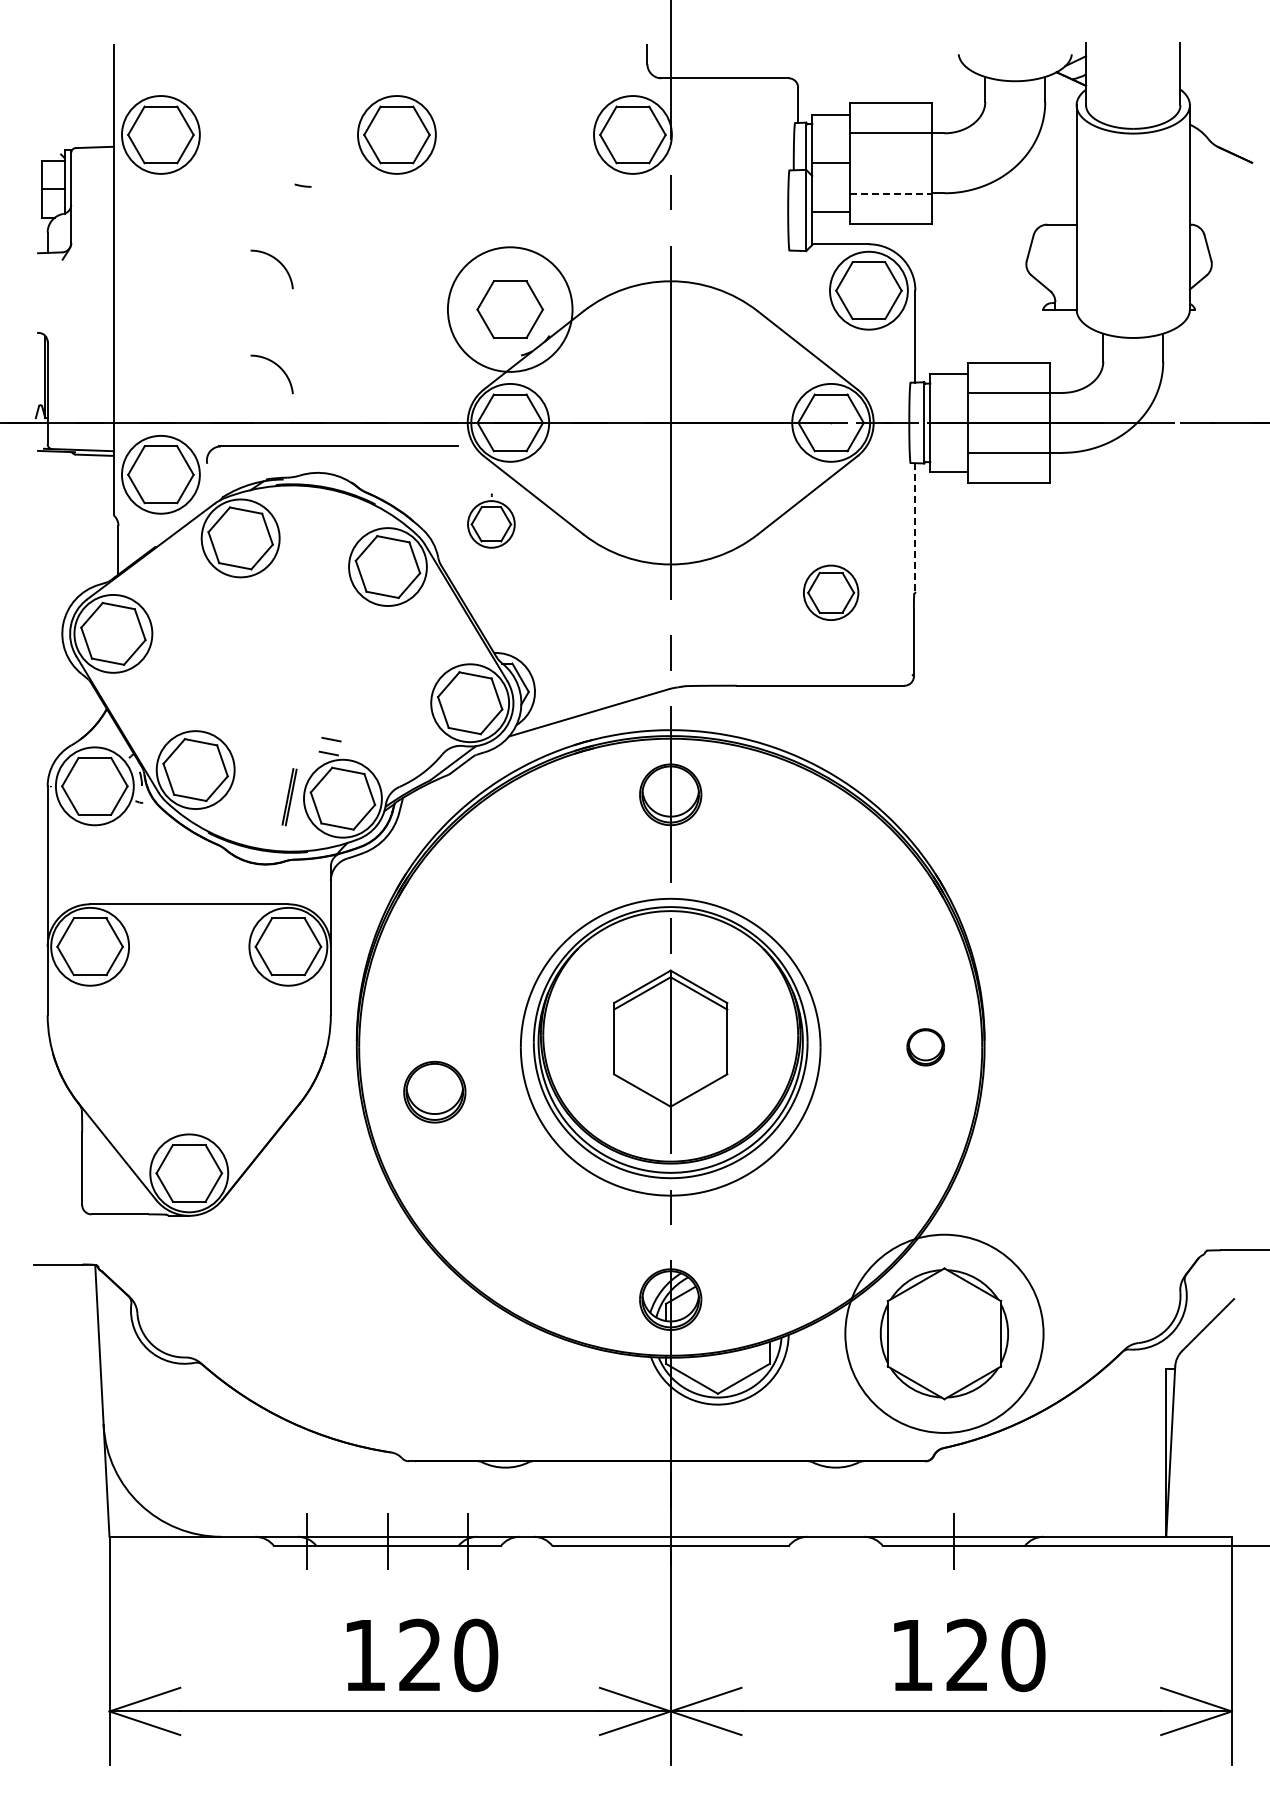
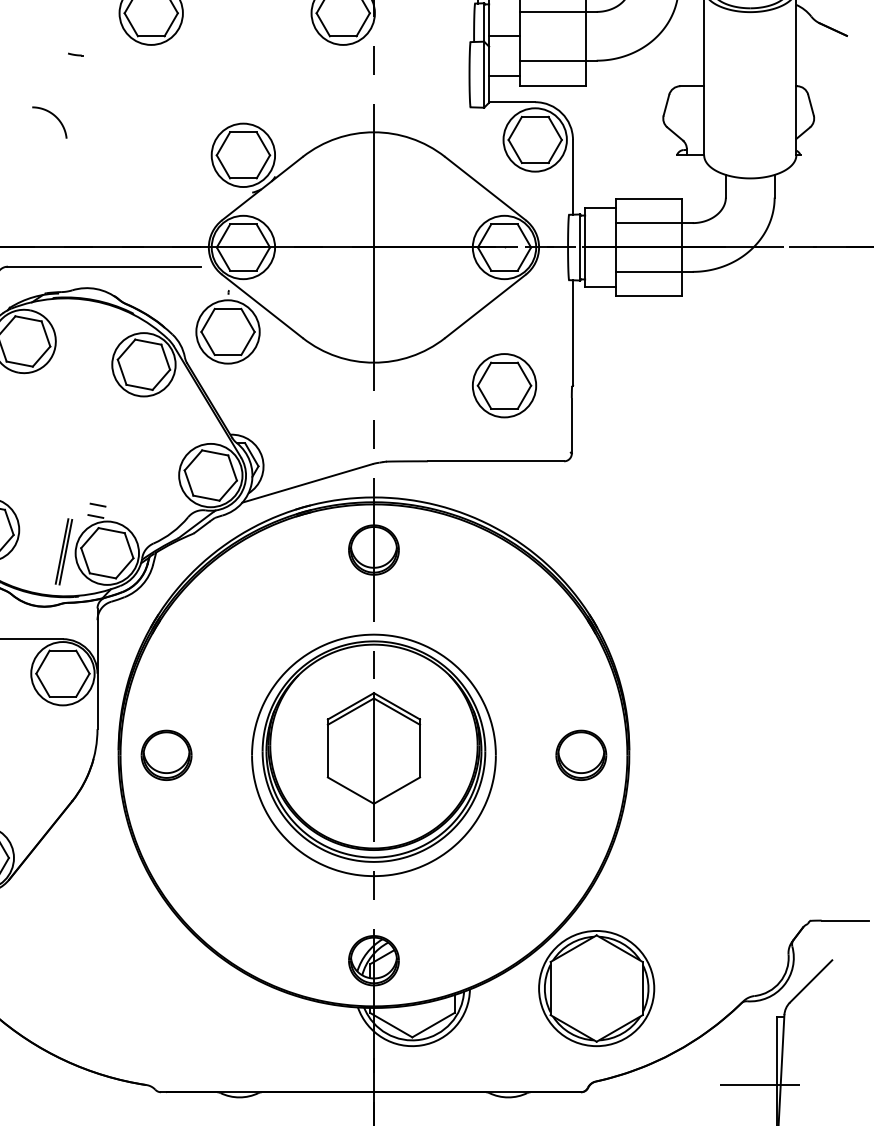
line: (890, 193) -> (552, 60), dashed -> solid
circle: (510, 309) -> (243, 155), size x0.62
curve: (278, 367) -> (54, 202), removed
part: (491, 520) -> (228, 326), size x1.67
line: (915, 528) -> (573, 333), dashed -> solid
part: (830, 592) -> (503, 385), size x1.43
part: (289, 797) -> (63, 552), size x1.43
part: (925, 1047) -> (581, 755), size x1.67
part: (434, 1092) -> (166, 755), moved
circle: (944, 1333) -> (596, 988), size x0.71
line: (1144, 1451) -> (759, 1084), added

